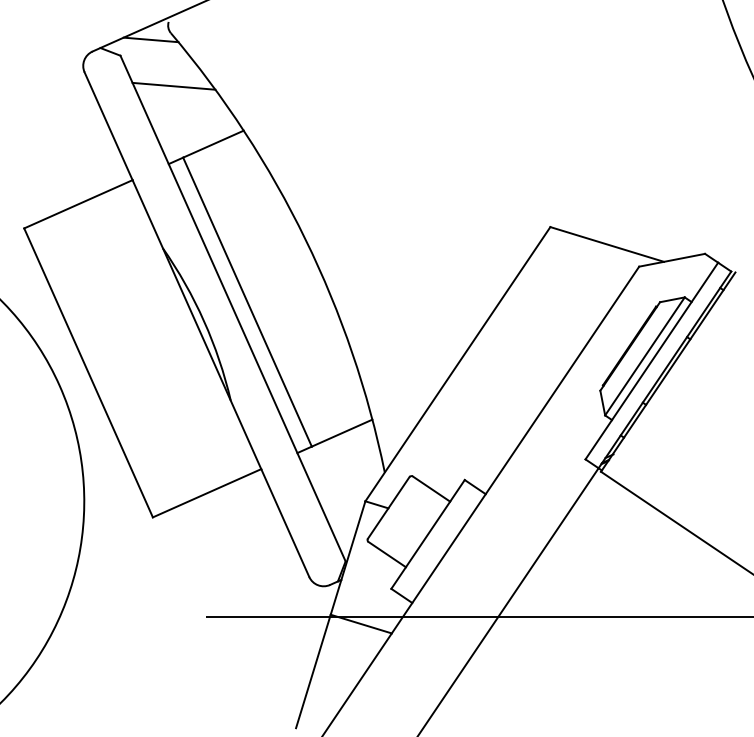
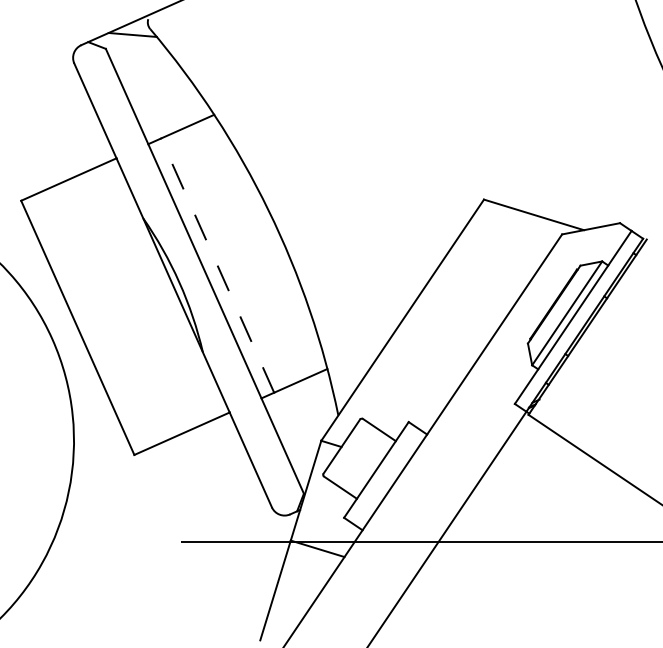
line: (173, 85) -> (152, 75), removed
line: (247, 301) -> (217, 265), solid -> dashed

